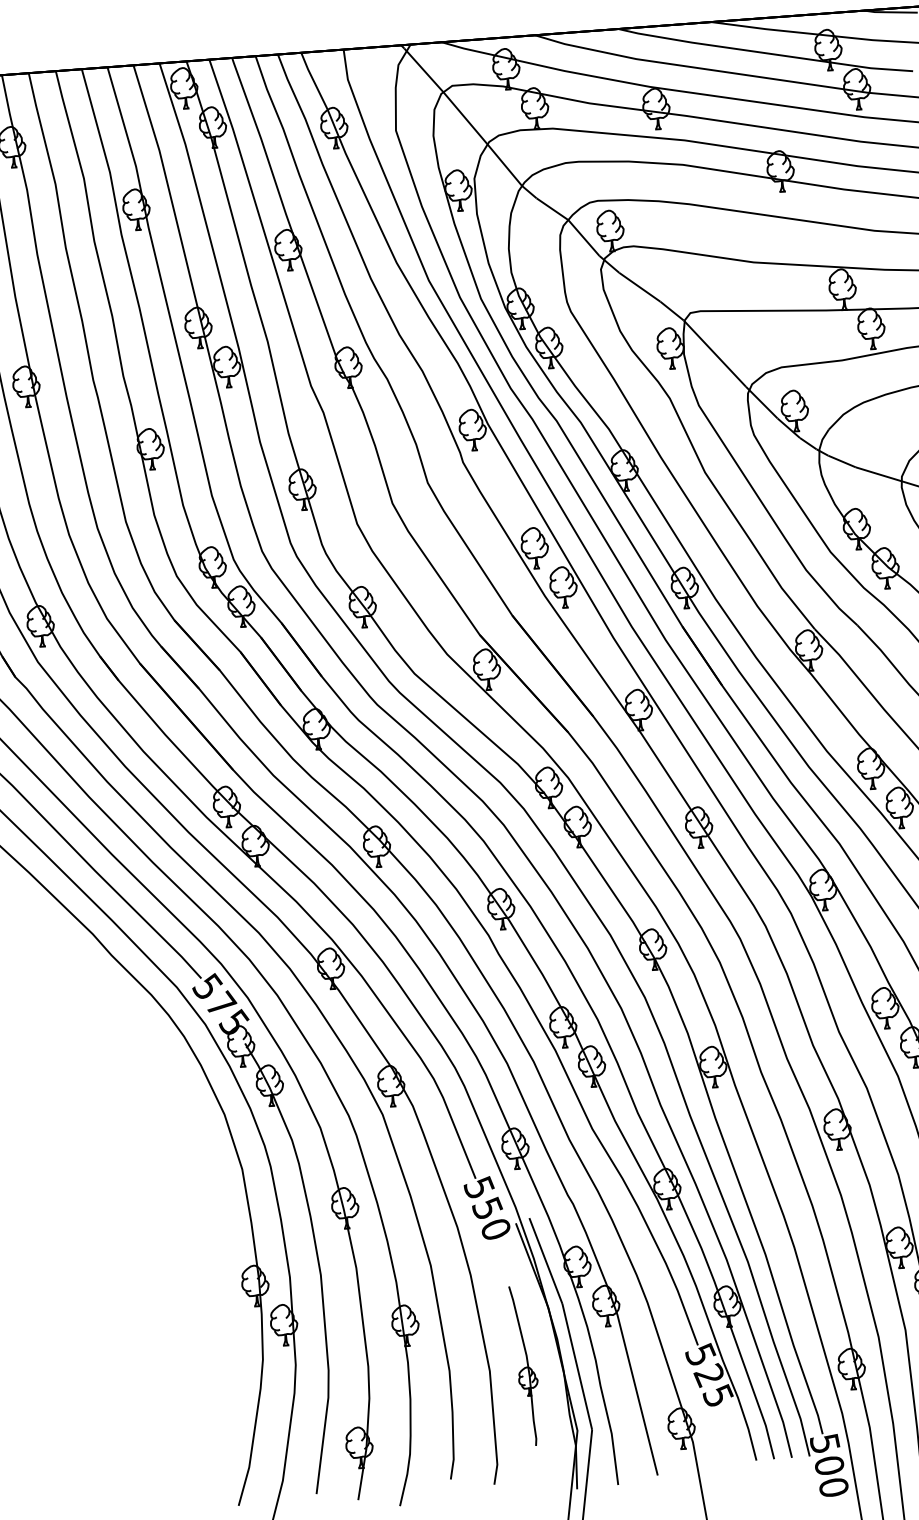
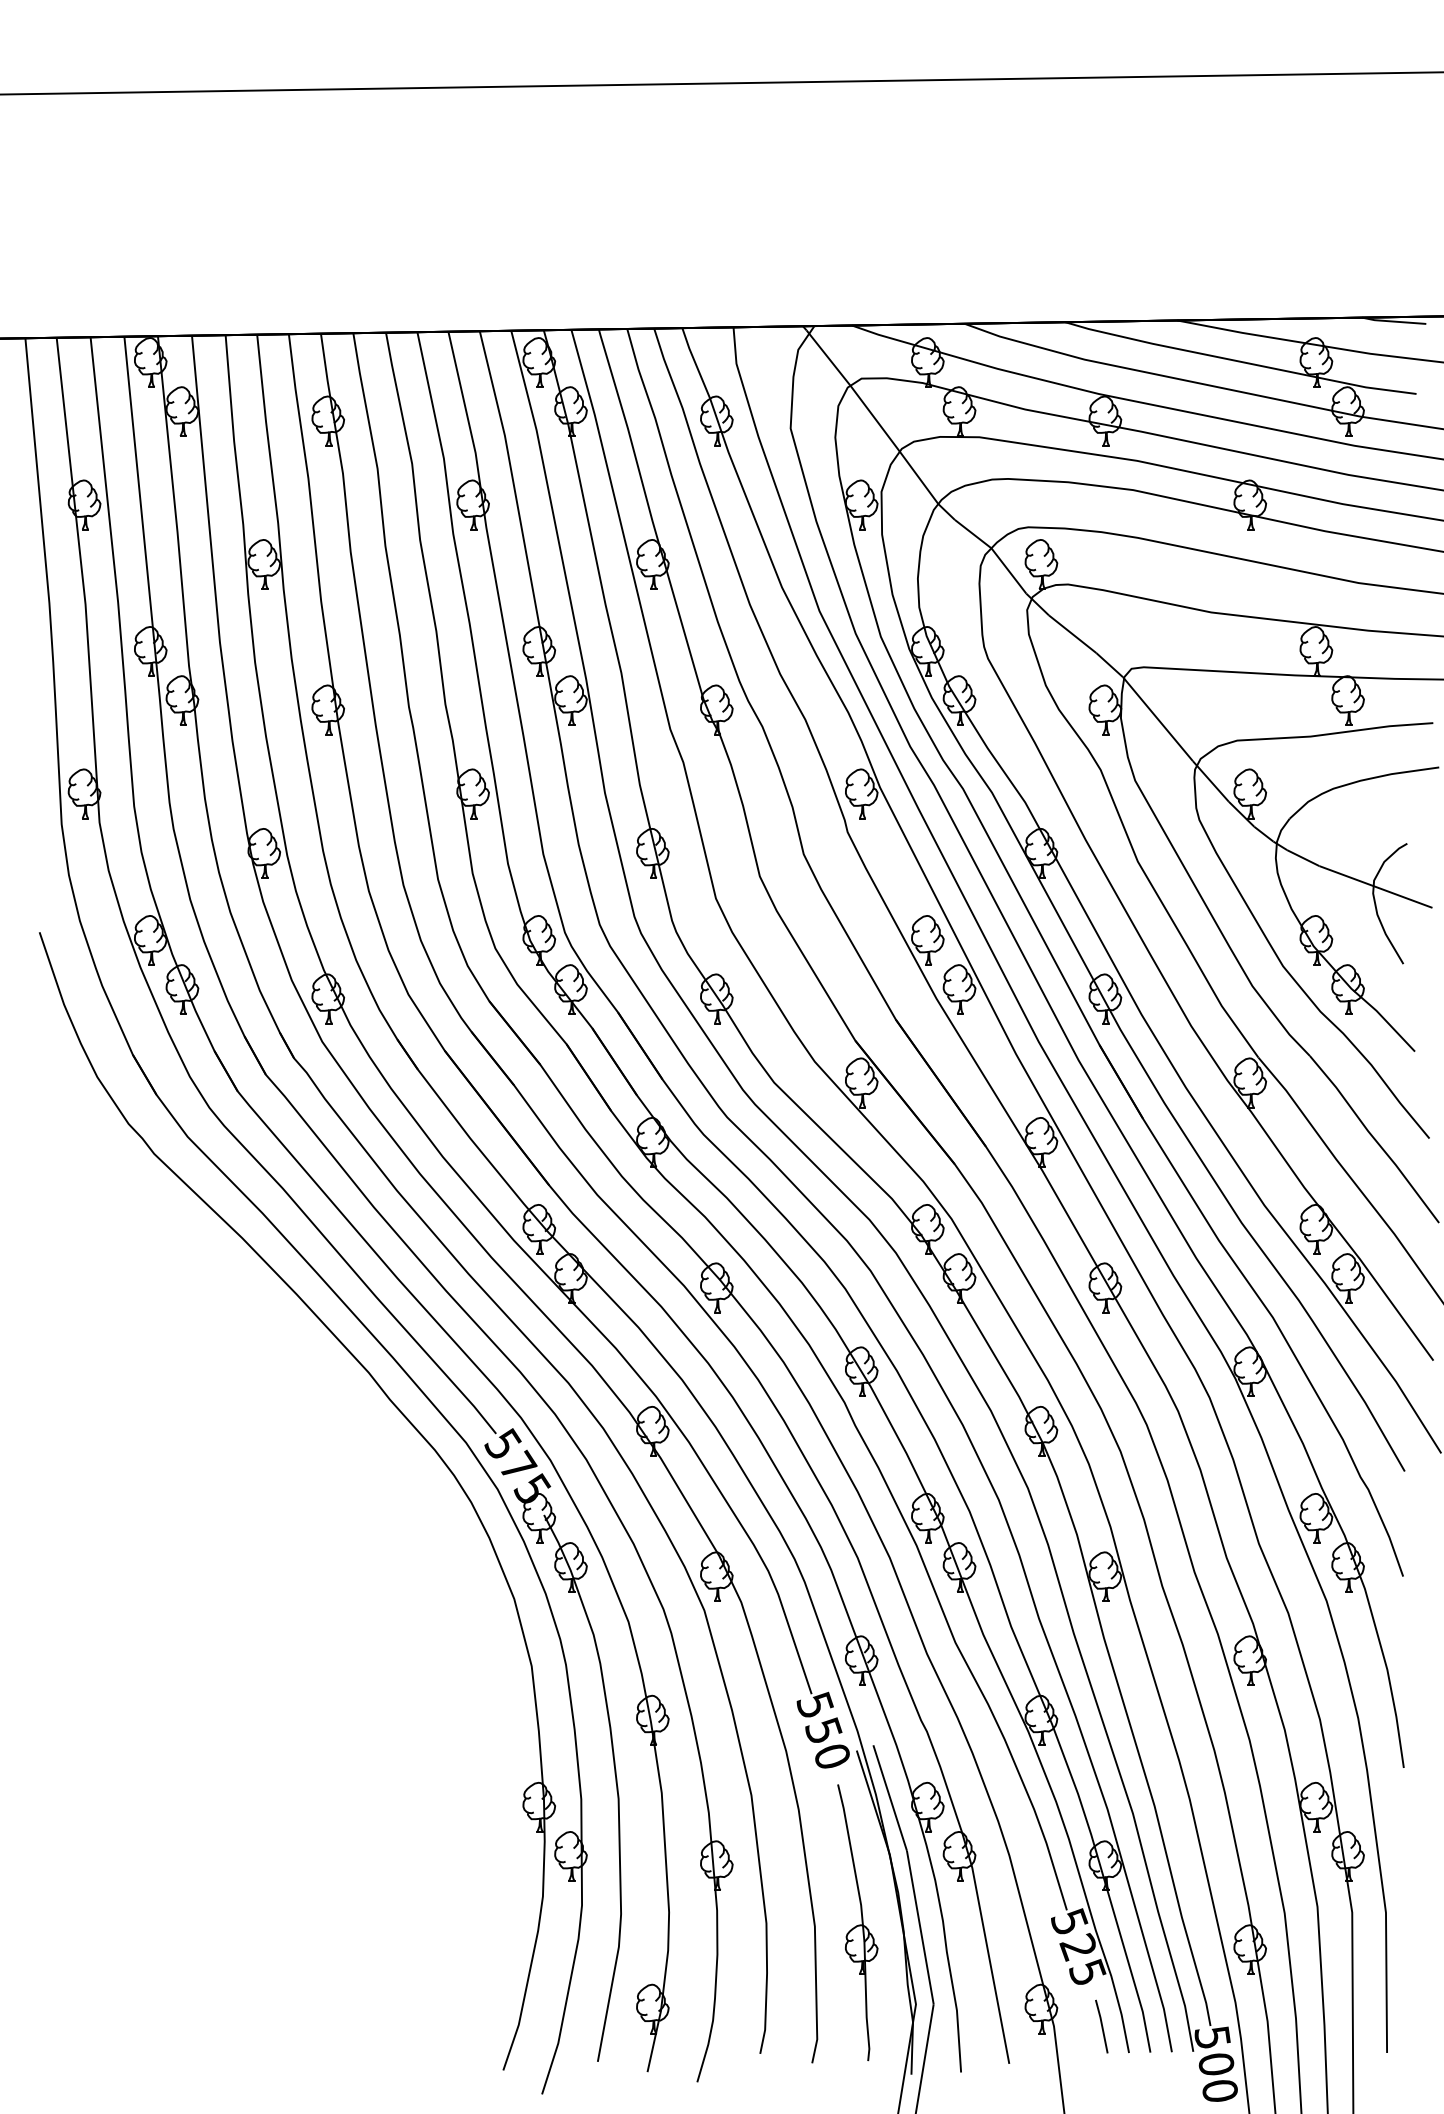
part: (524, 1365) -> (857, 1922), size x1.43
line: (732, 1439) -> (1101, 2026), added

